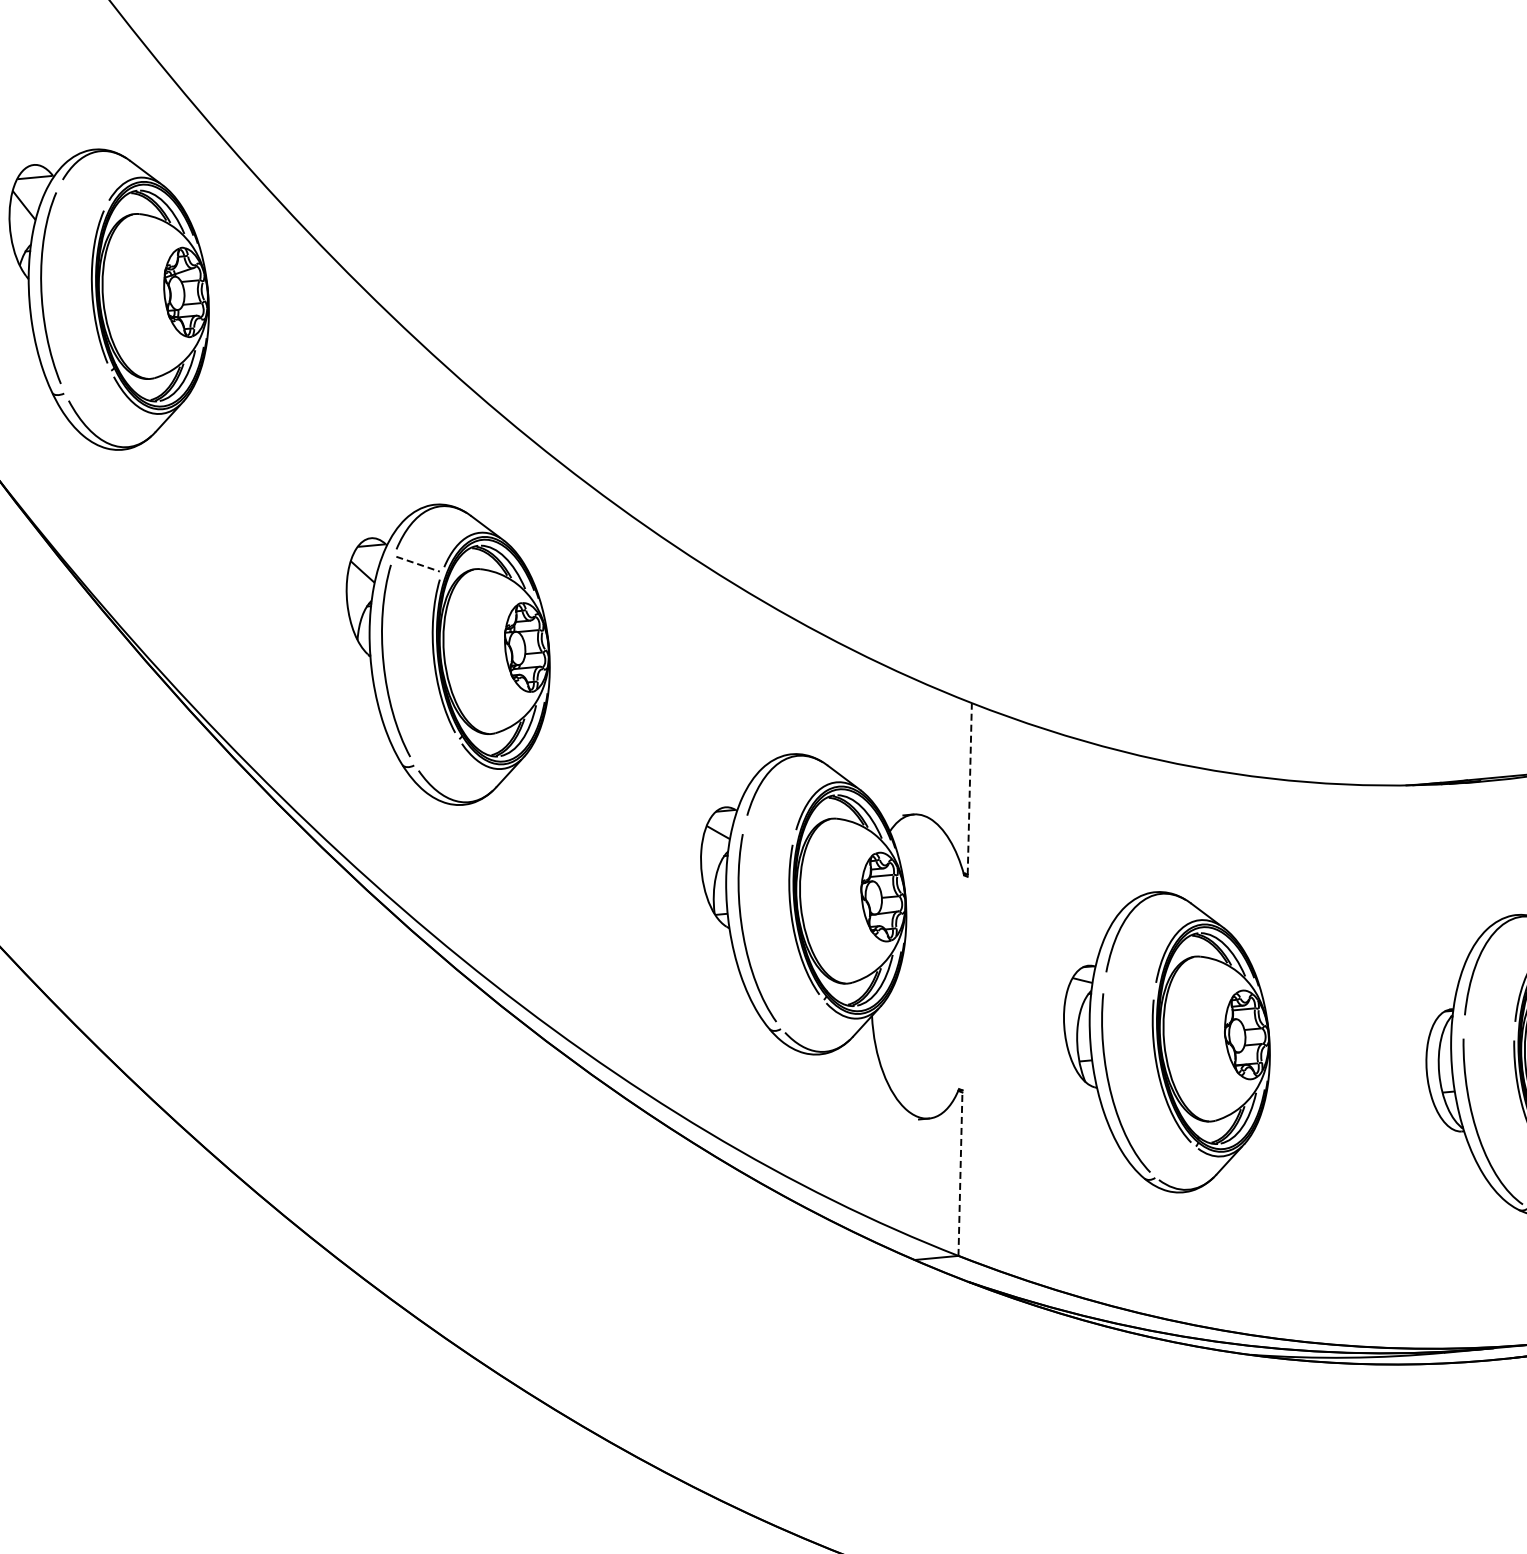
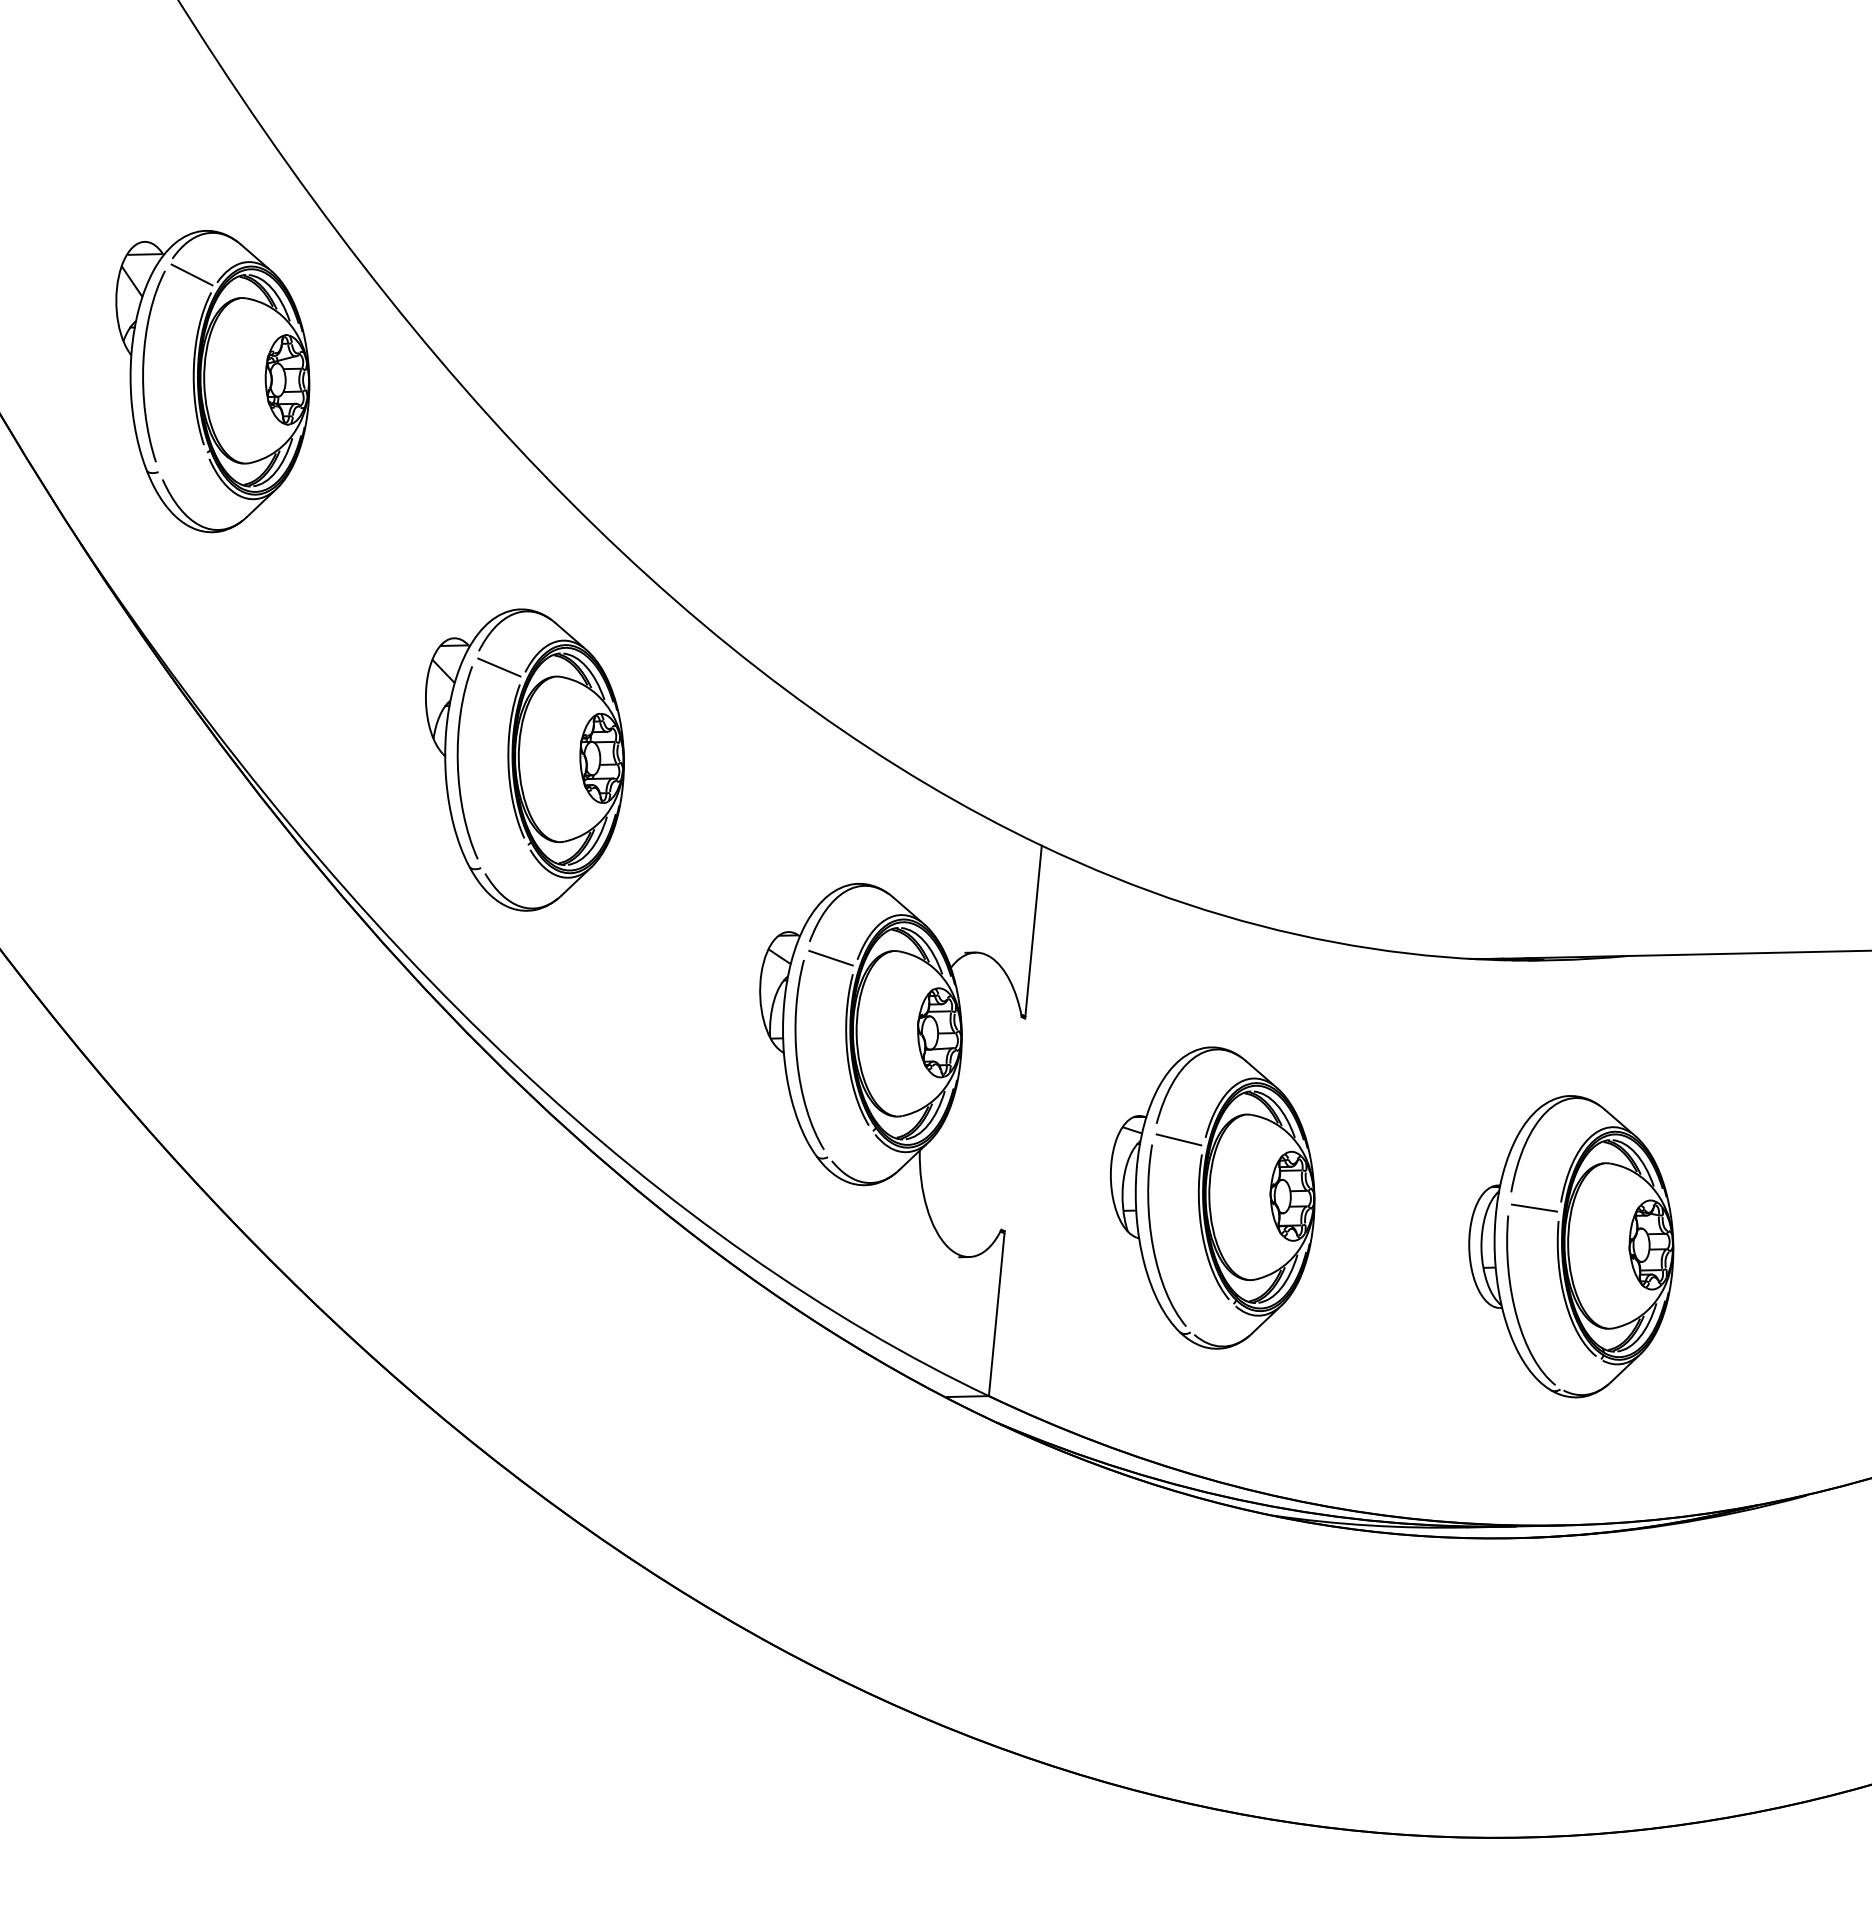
line: (82, 194) -> (191, 274), added
line: (418, 564) -> (499, 667), dashed -> solid
line: (969, 789) -> (1033, 931), dashed -> solid
line: (769, 829) -> (830, 957), added
line: (1129, 986) -> (1178, 1139), added
line: (1489, 1028) -> (1534, 1207), added
line: (960, 1173) -> (996, 1314), dashed -> solid

